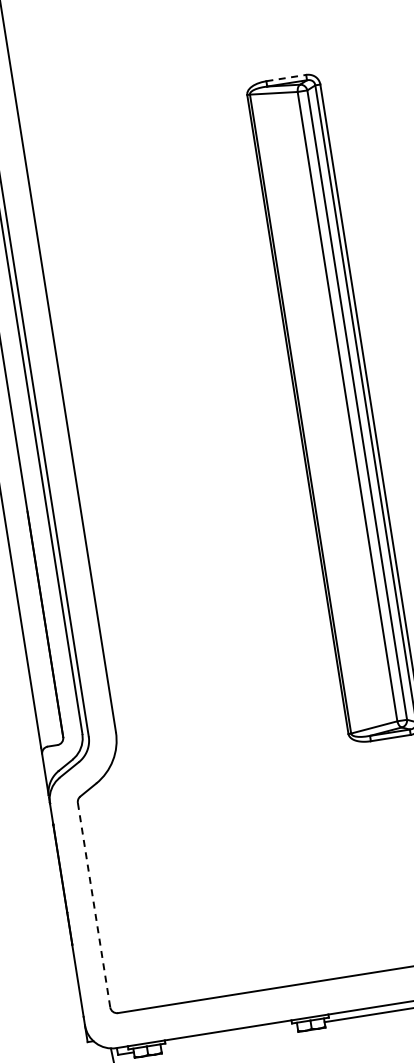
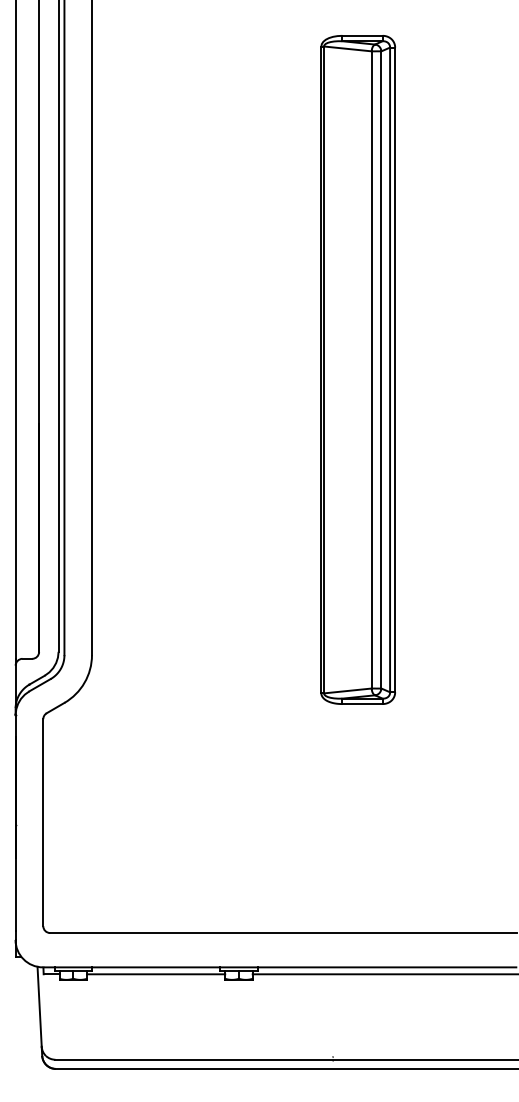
line: (287, 77) -> (363, 35), dashed -> solid
line: (94, 905) -> (43, 823), dashed -> solid
line: (229, 1037) -> (156, 974), added

